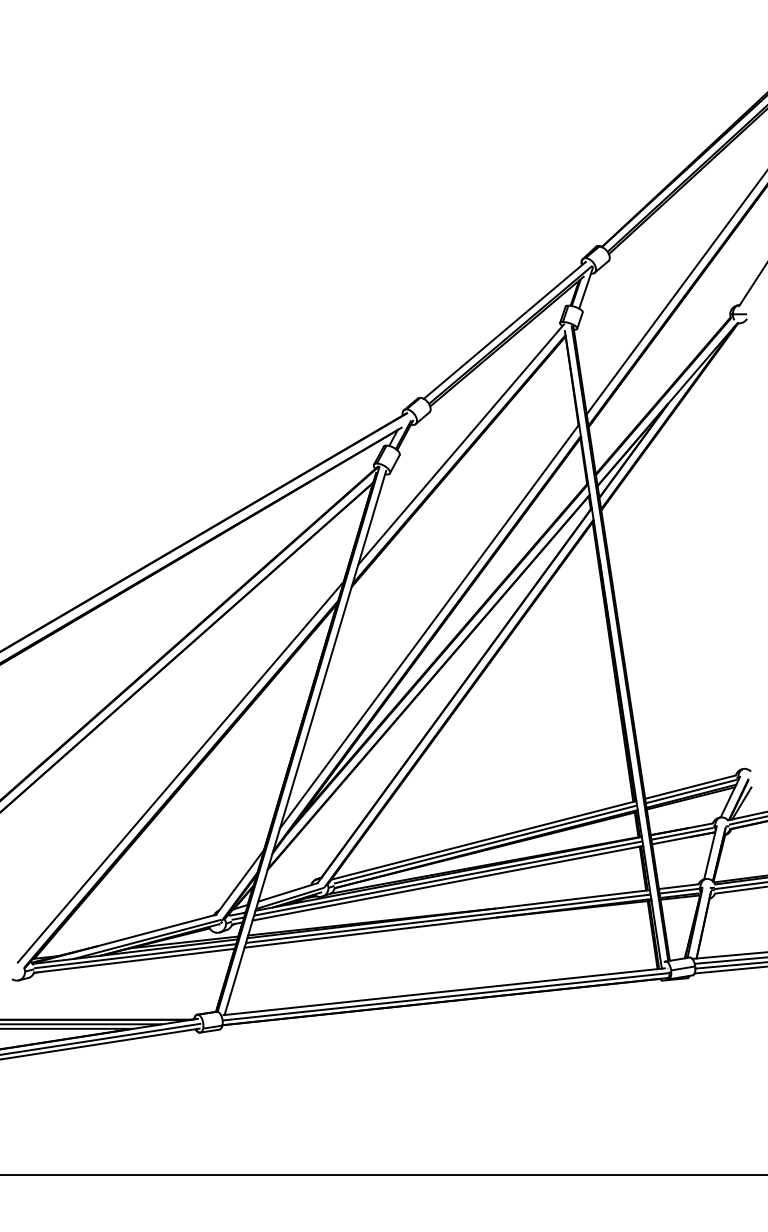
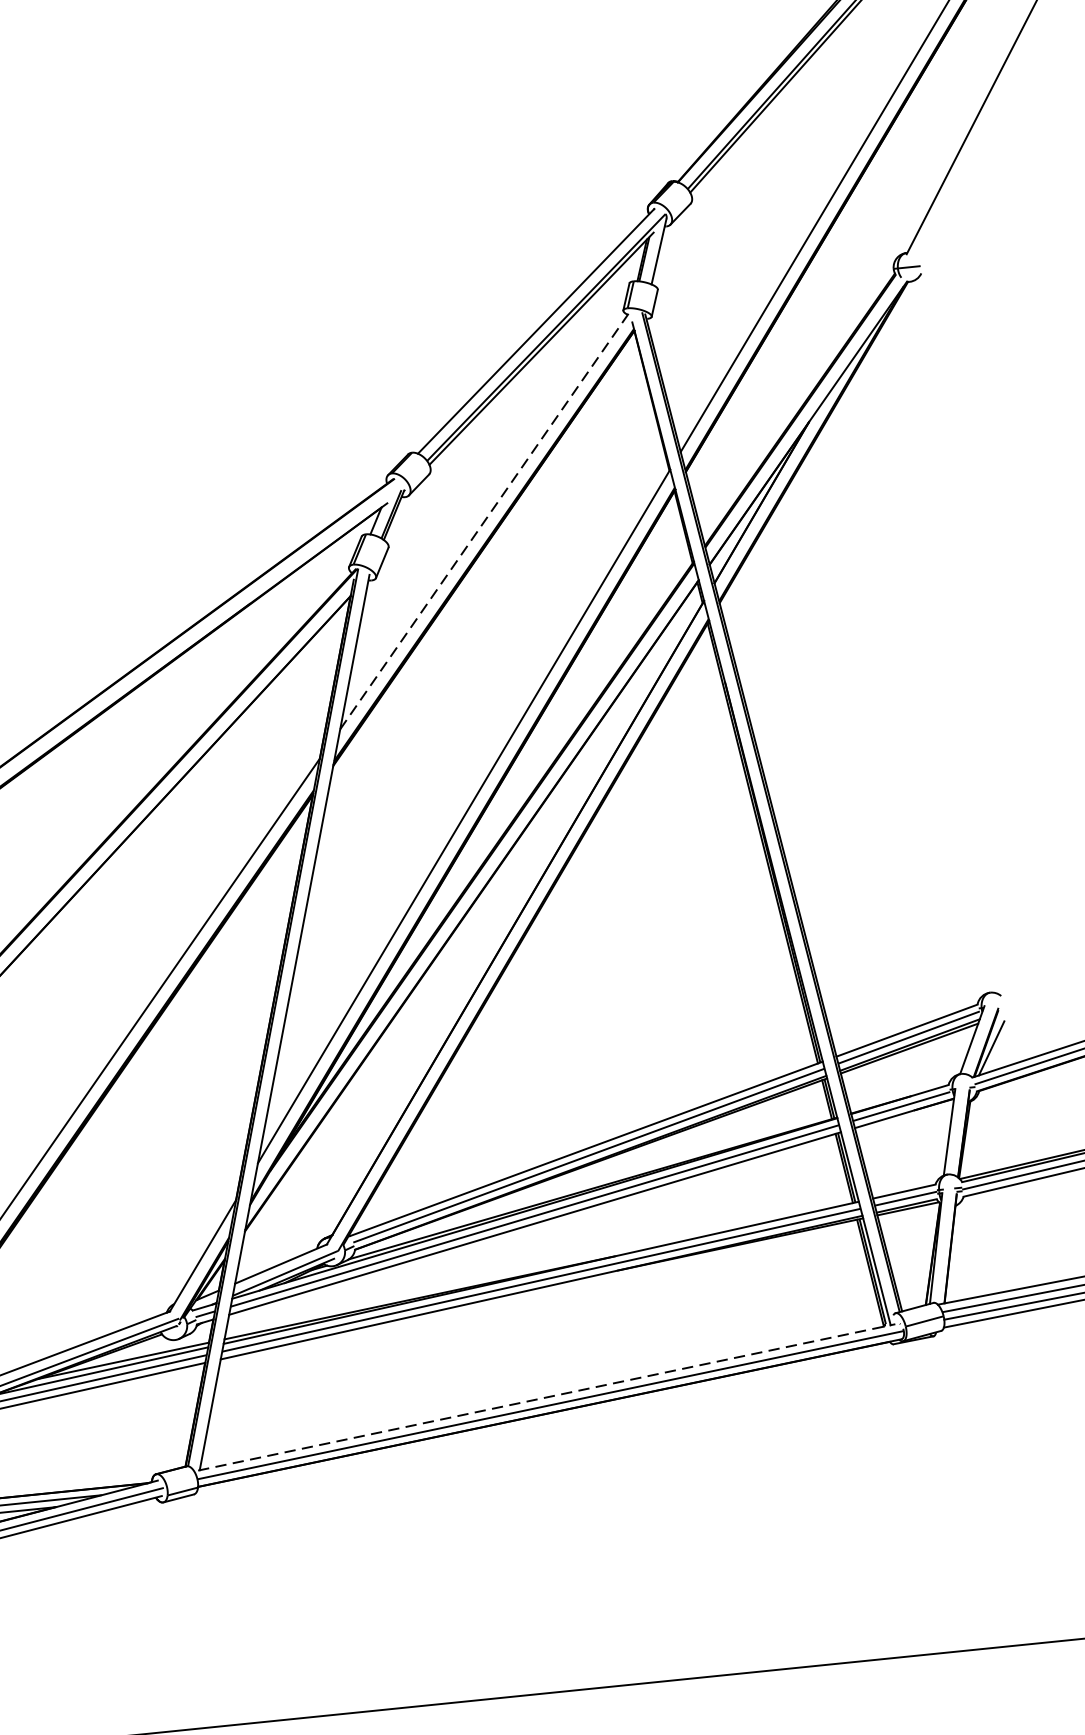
line: (461, 444) -> (485, 520), solid -> dashed
line: (444, 991) -> (547, 1397), solid -> dashed

